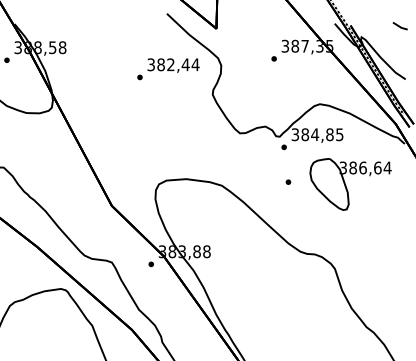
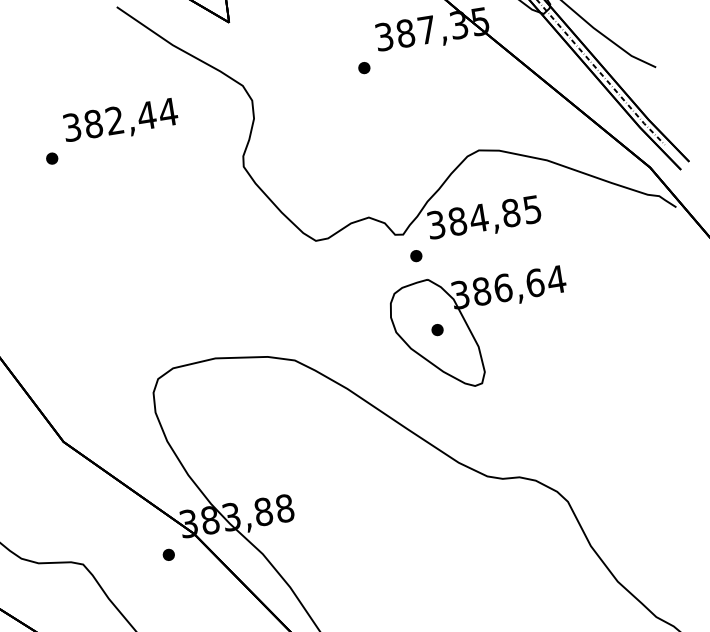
text: (168, 69) -> (111, 131), moved
part: (350, 184) -> (481, 328), moved

